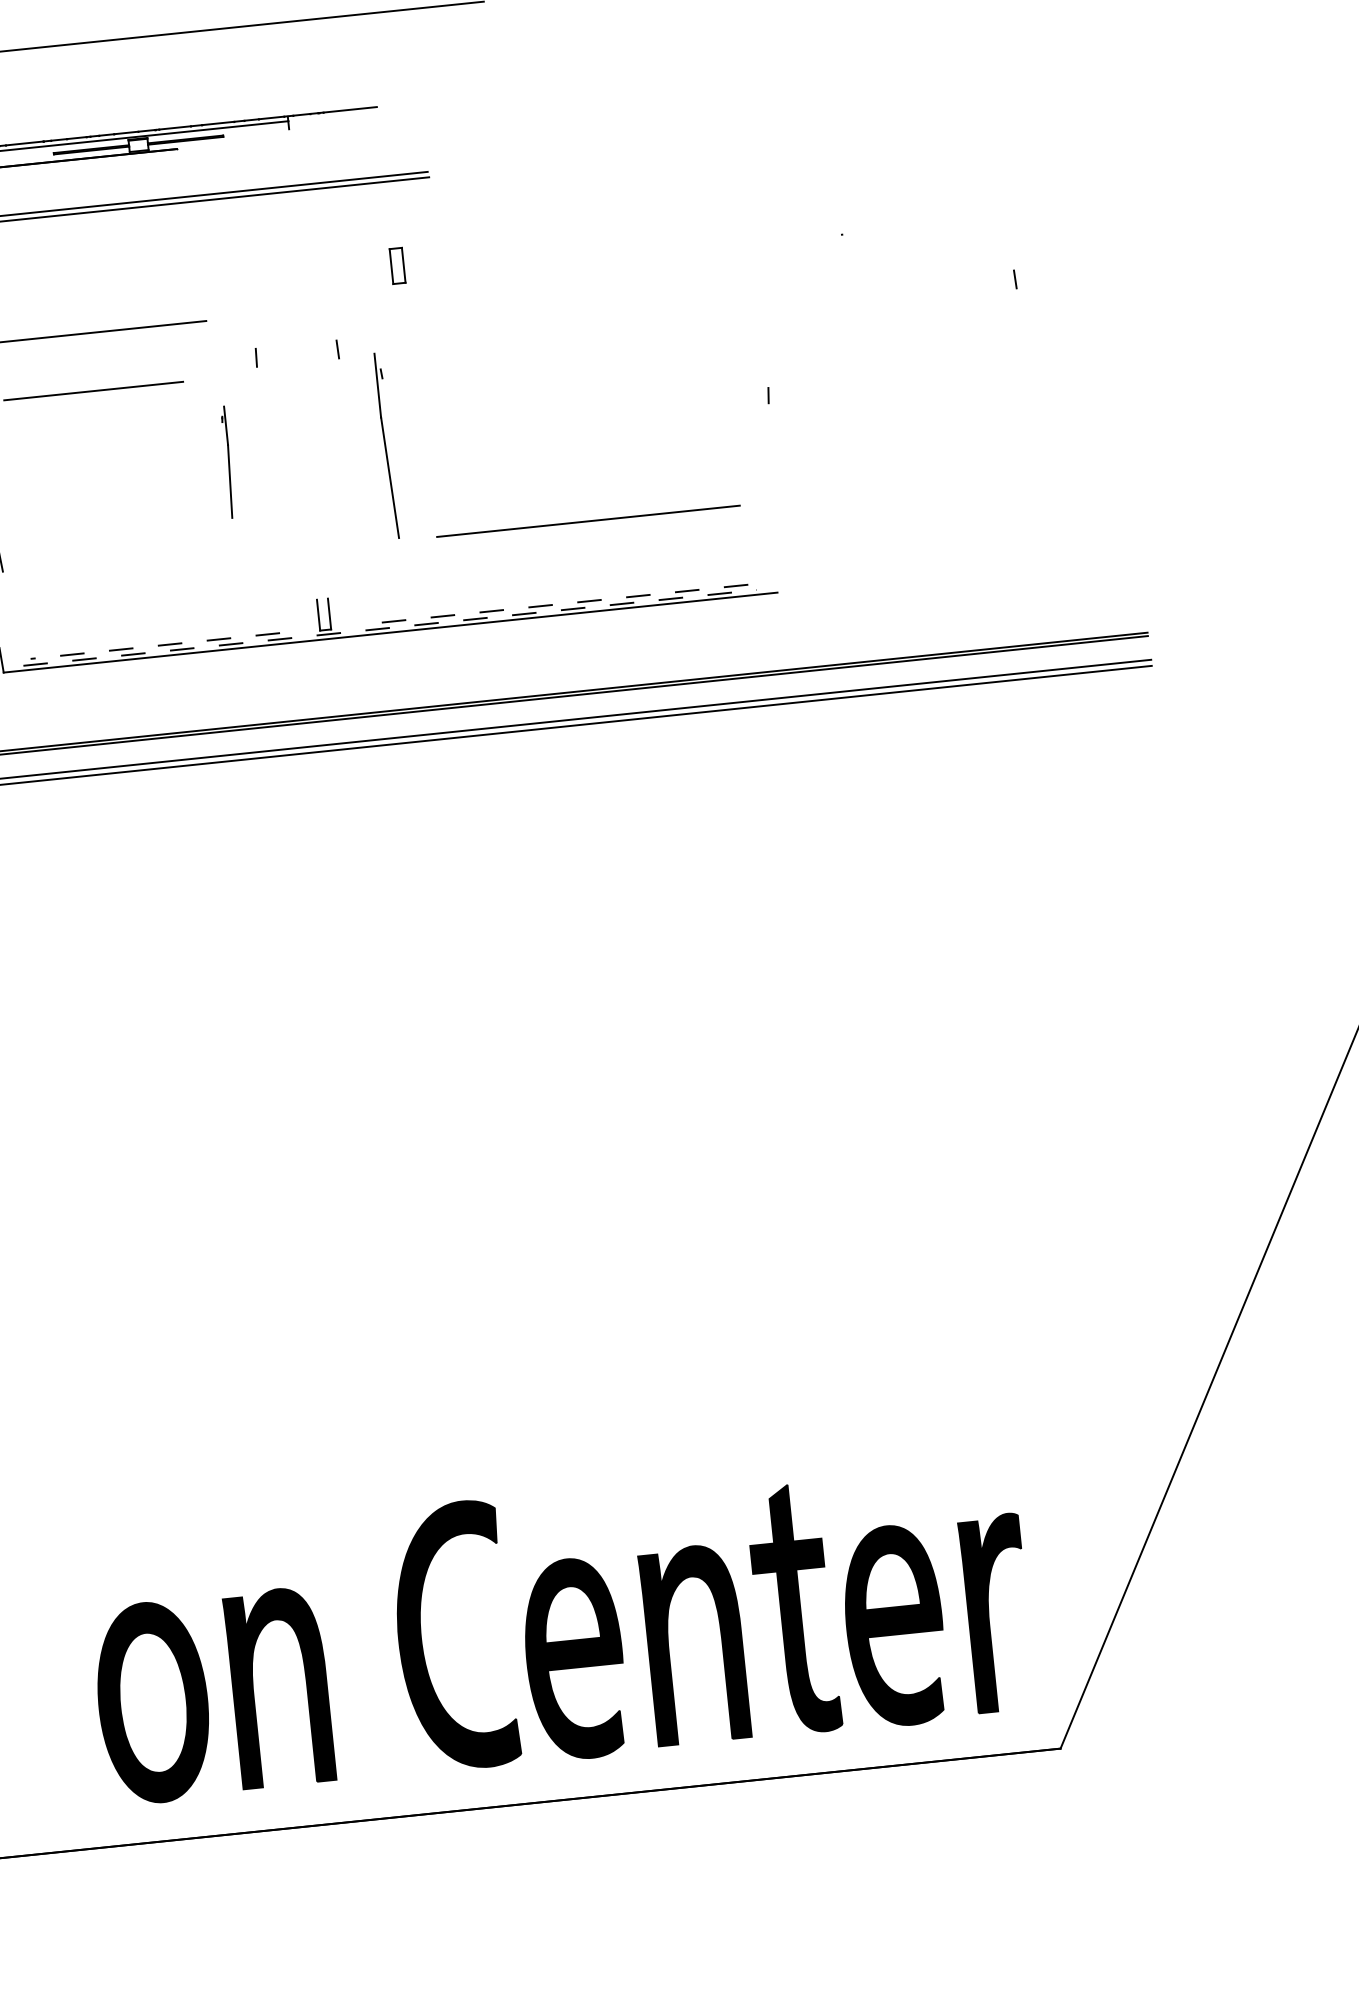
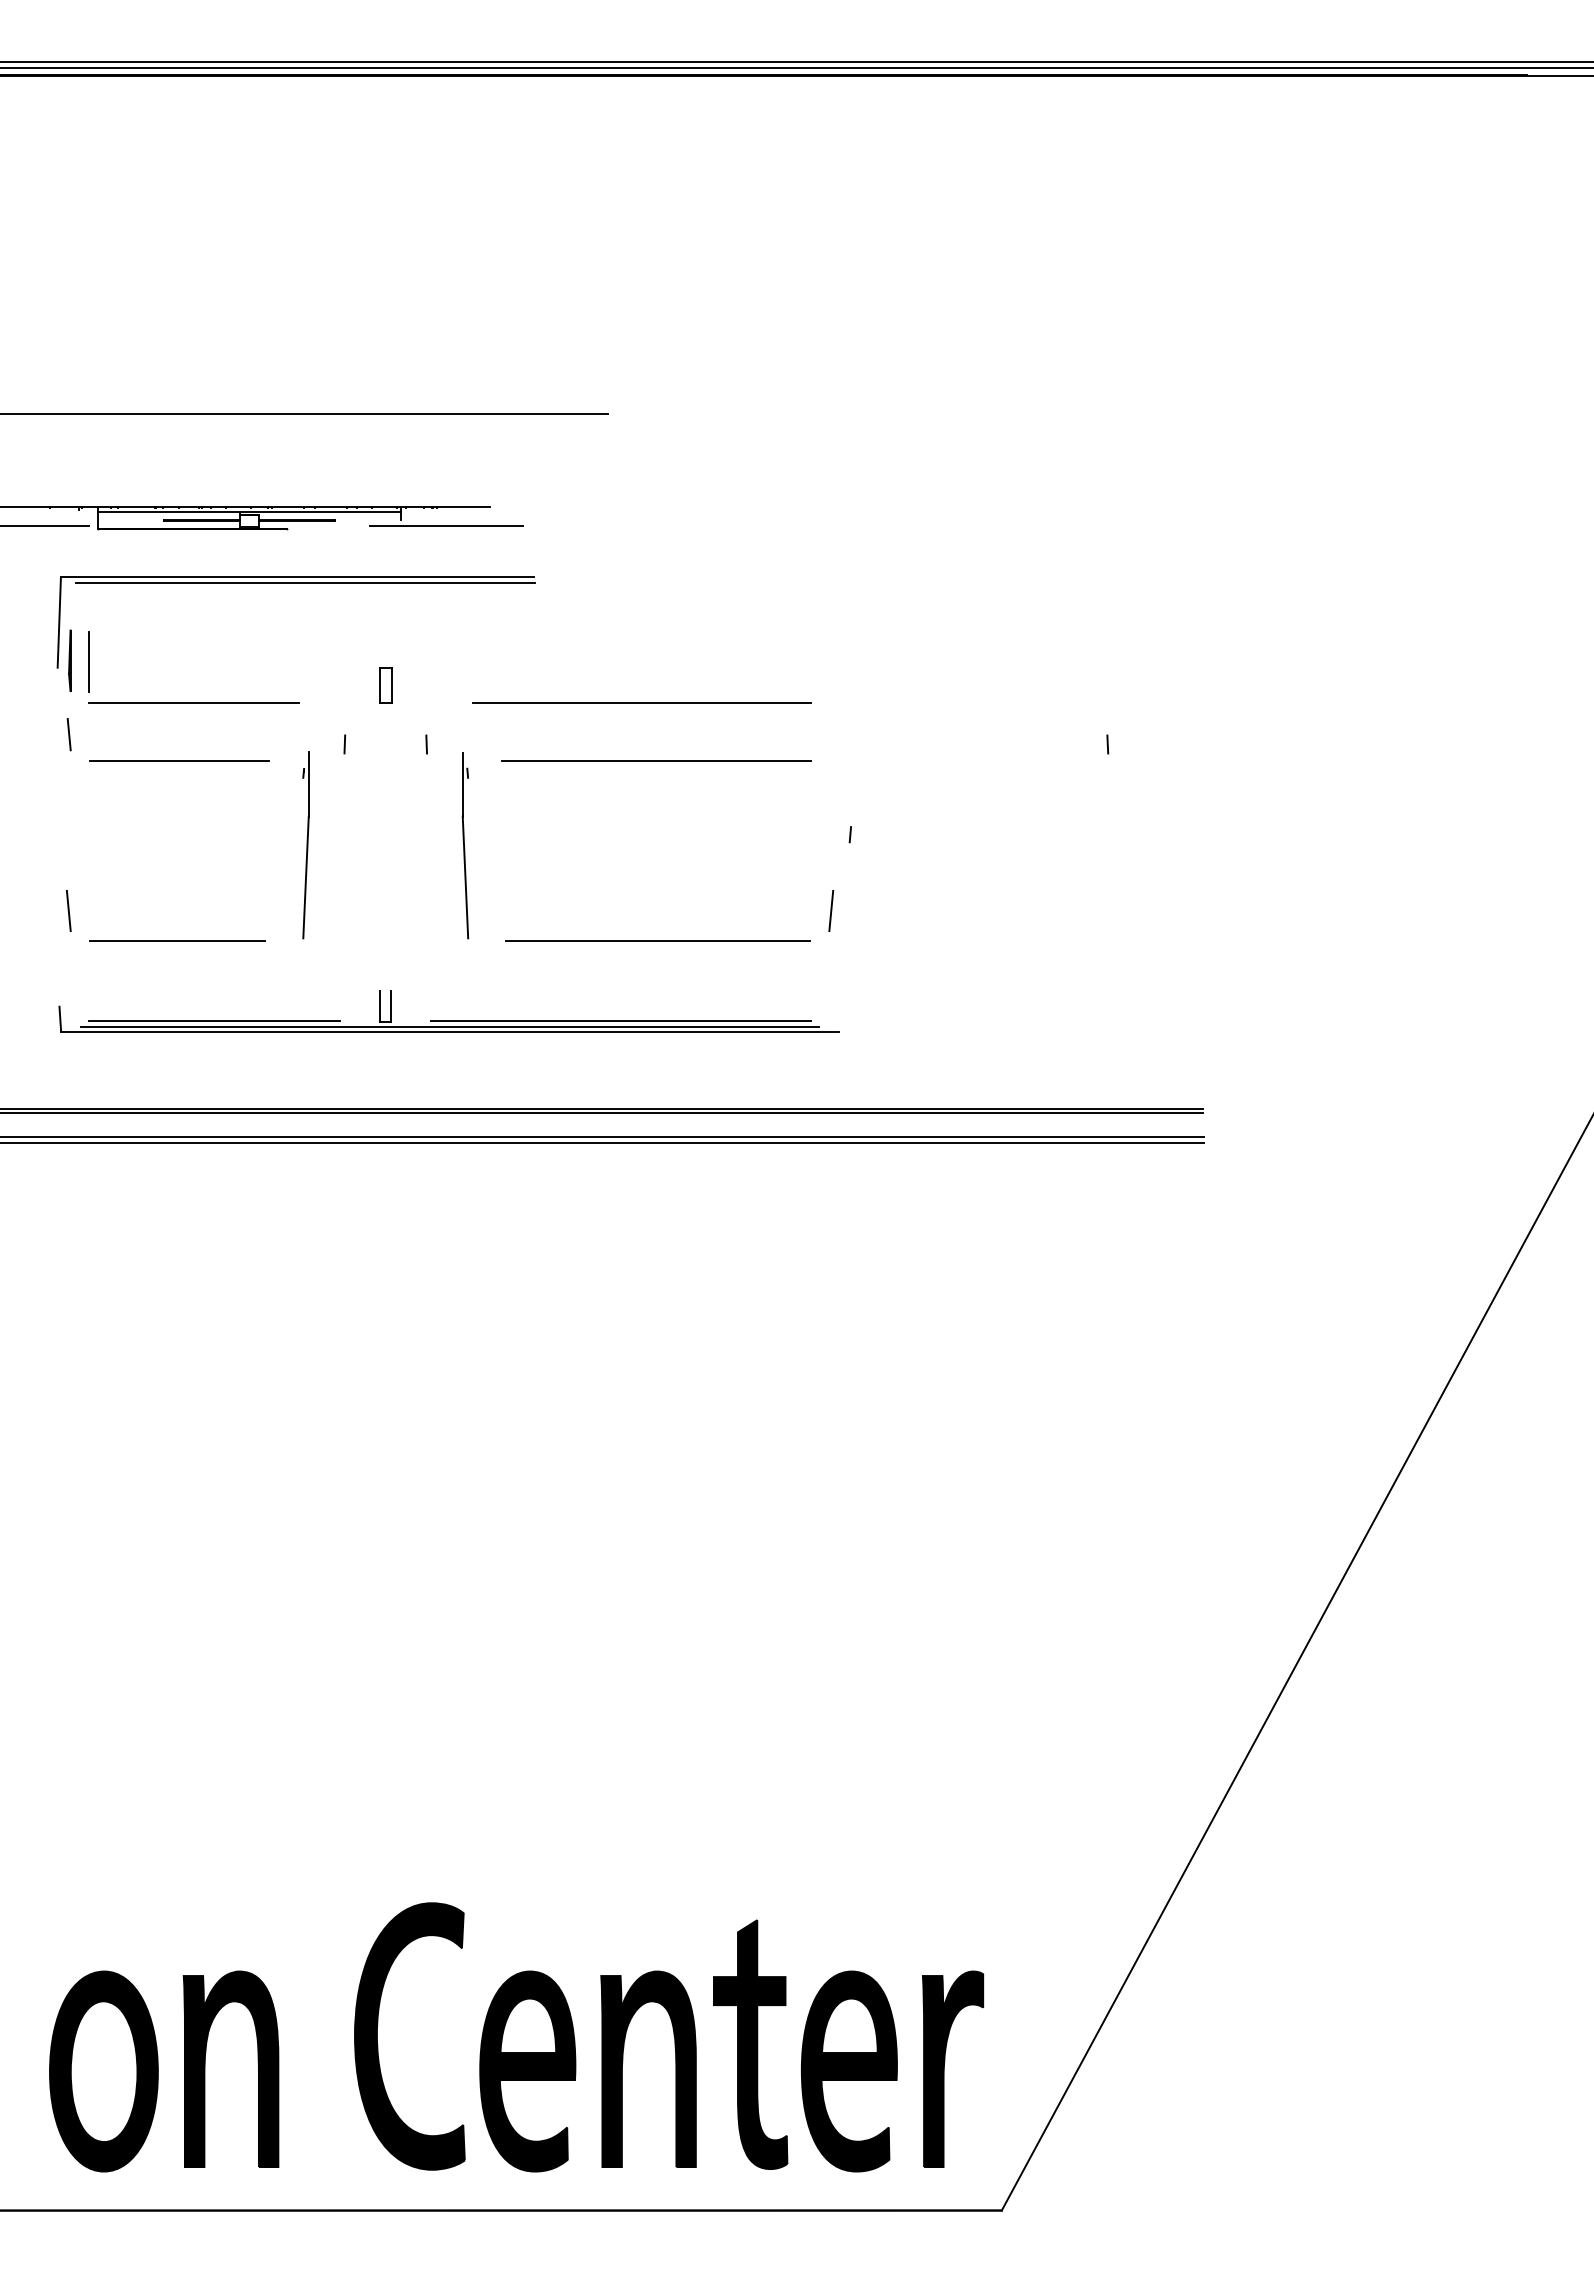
line: (334, 130) -> (445, 526), added
part: (397, 265) -> (385, 685), moved
line: (547, 285) -> (641, 702), added
line: (568, 341) -> (656, 760), added
part: (227, 462) -> (305, 845), size x1.67
line: (757, 472) -> (831, 910), added
line: (110, 571) -> (177, 941), added
line: (559, 603) -> (621, 1020), dashed -> solid
line: (390, 627) -> (450, 1026), dashed -> solid
line: (155, 645) -> (214, 1020), dashed -> solid

